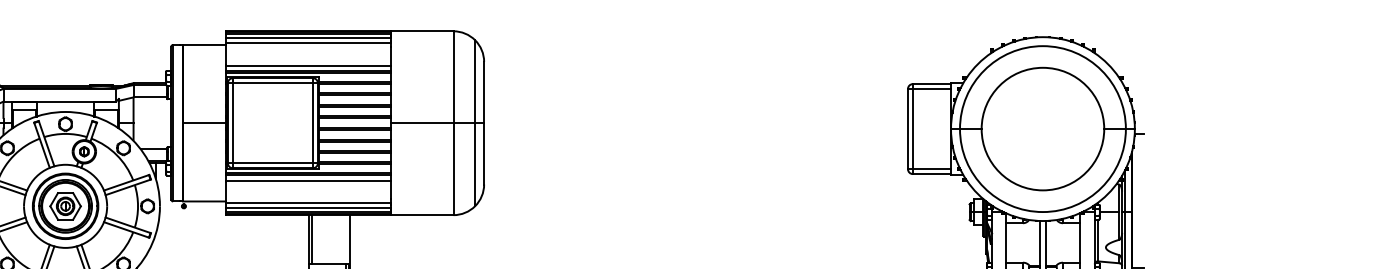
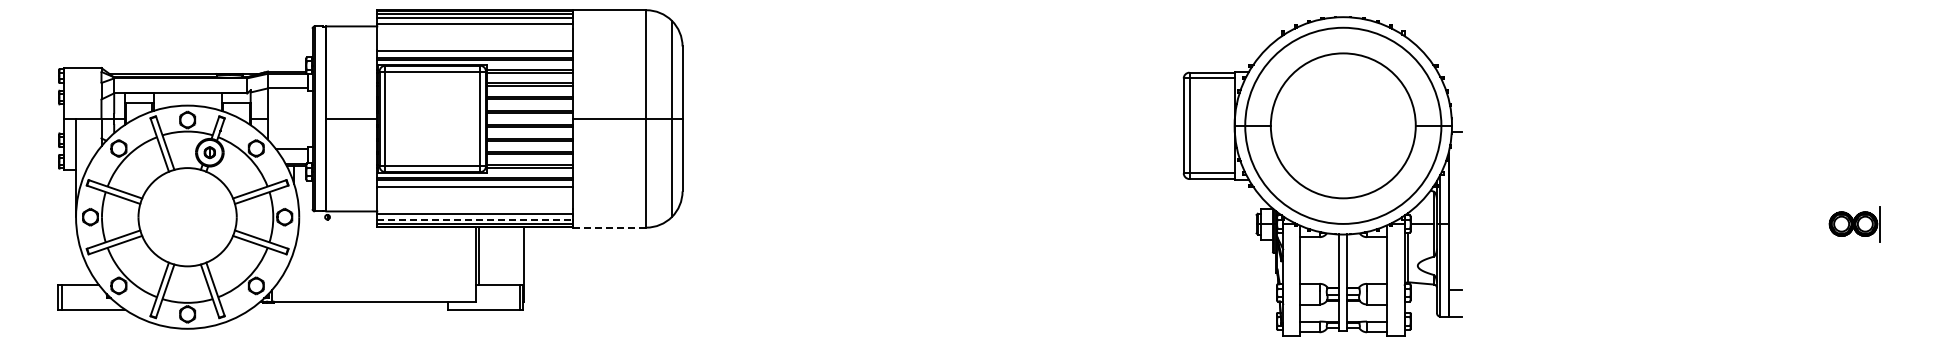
part: (65, 205) -> (187, 216), removed
line: (308, 208) -> (474, 219), solid -> dashed
line: (422, 215) -> (609, 227), solid -> dashed

